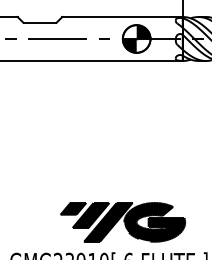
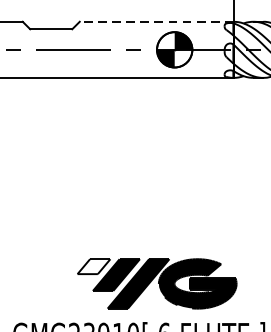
line: (122, 17) -> (156, 22), solid -> dashed
fill: (73, 208) -> (94, 266), removed

